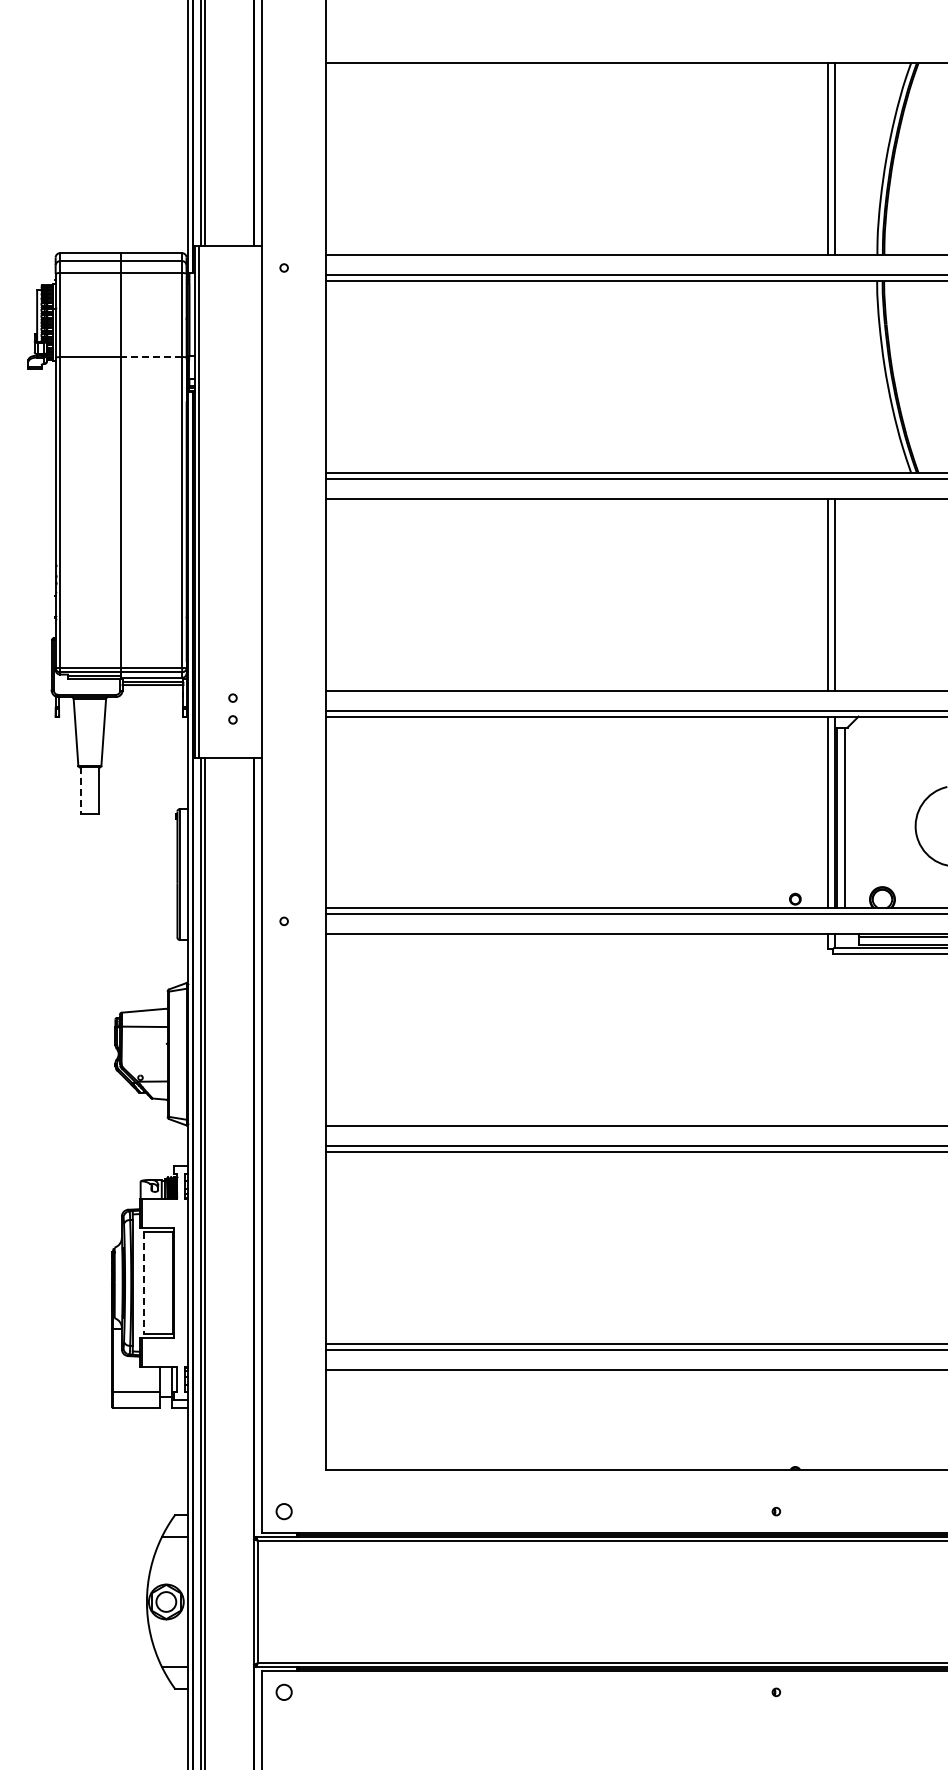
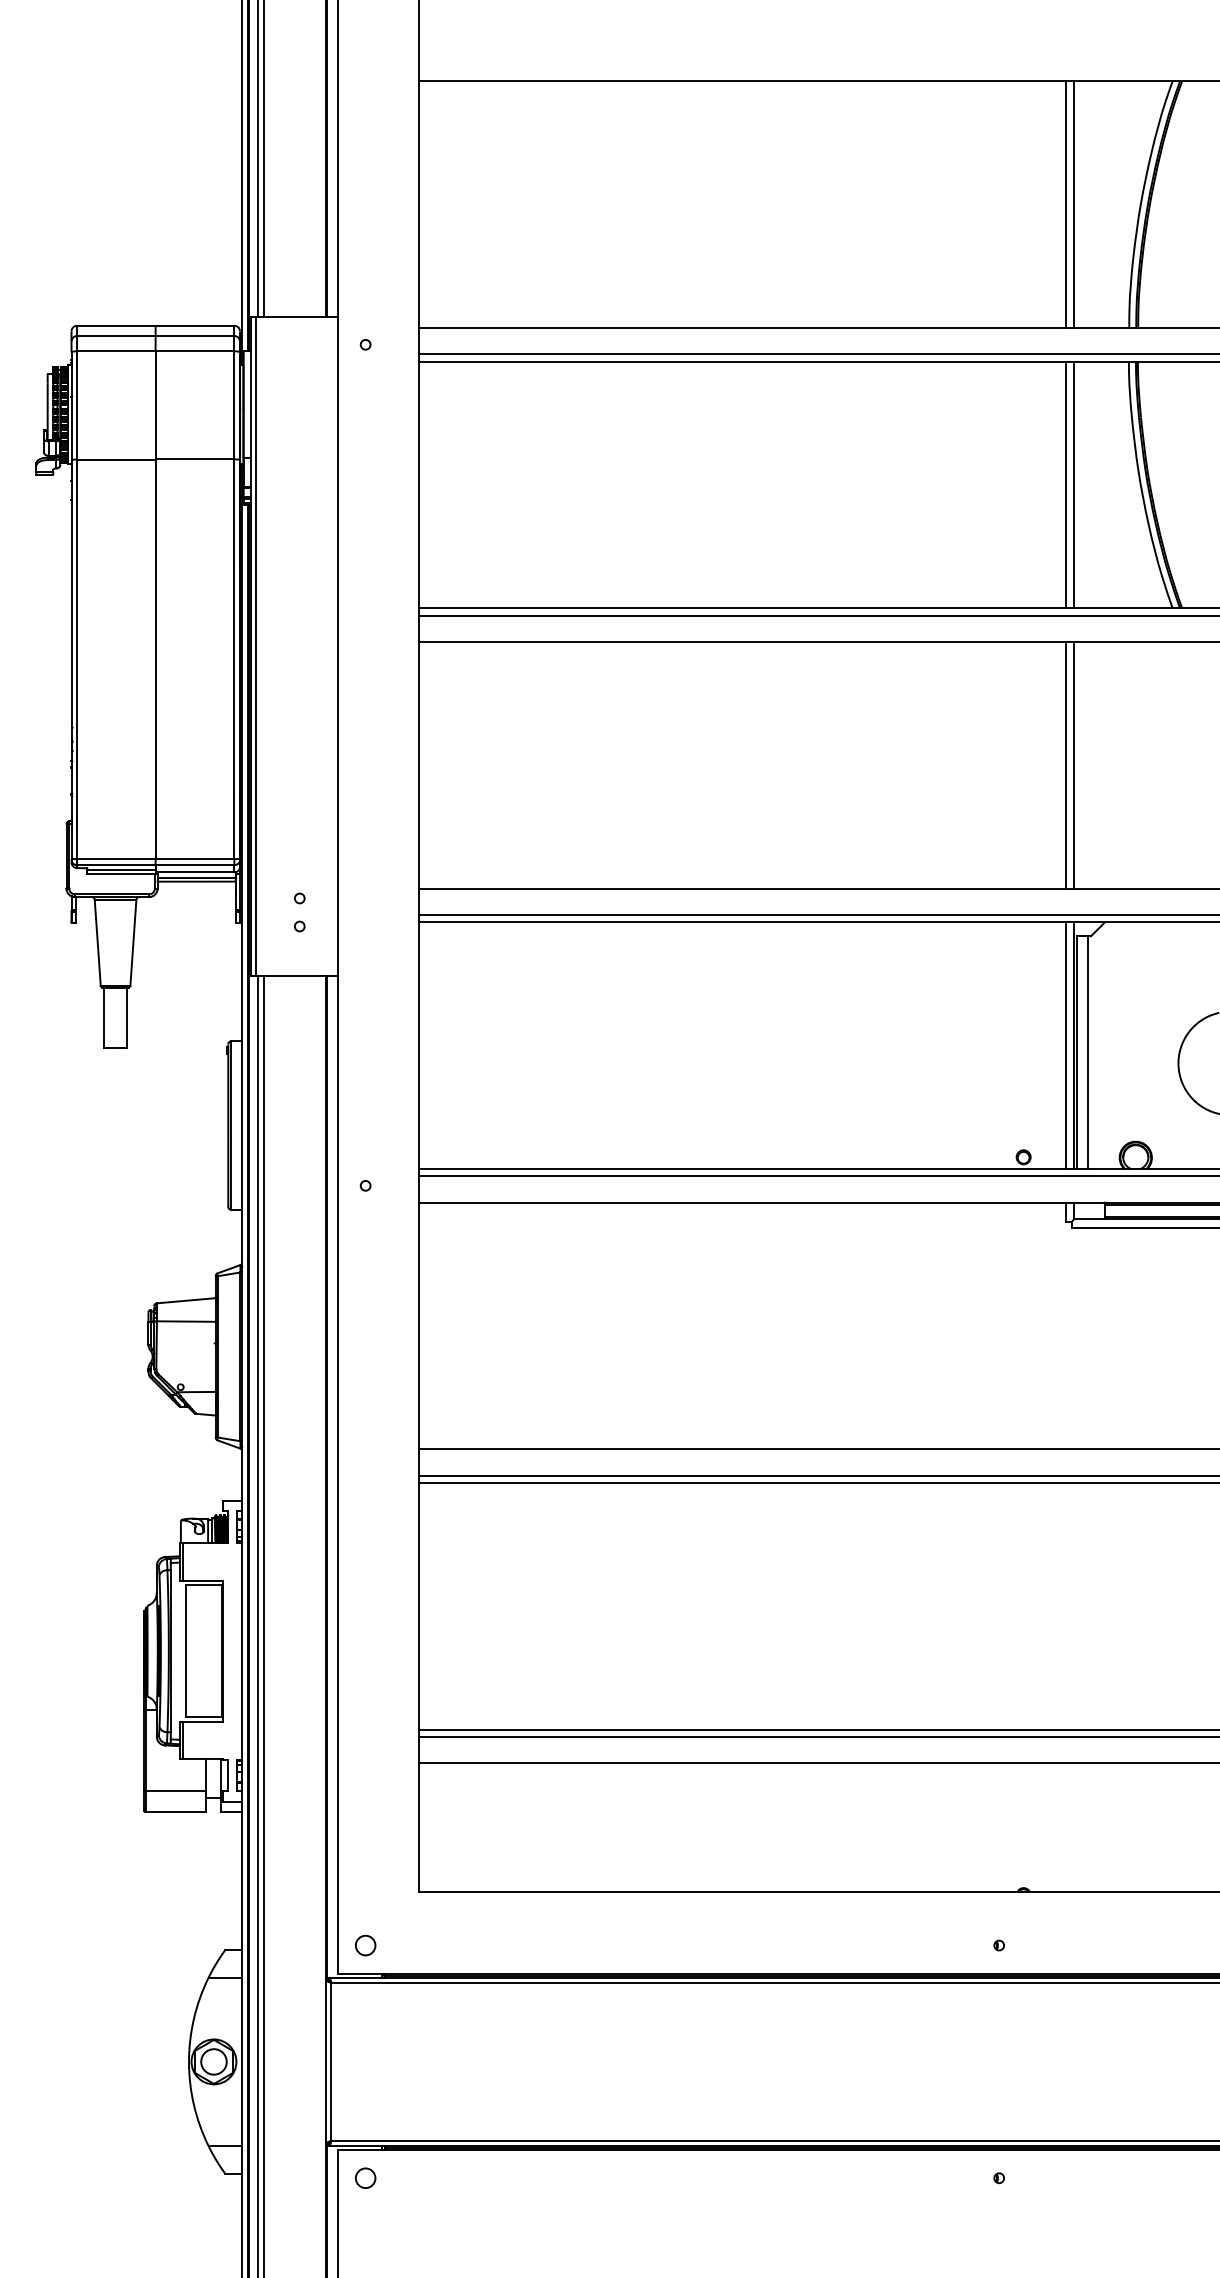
line: (151, 357) -> (194, 460), dashed -> solid
line: (828, 376) -> (1066, 484), added
line: (834, 376) -> (1074, 484), added
line: (80, 790) -> (103, 1017), dashed -> solid
line: (144, 1283) -> (185, 1651), dashed -> solid

